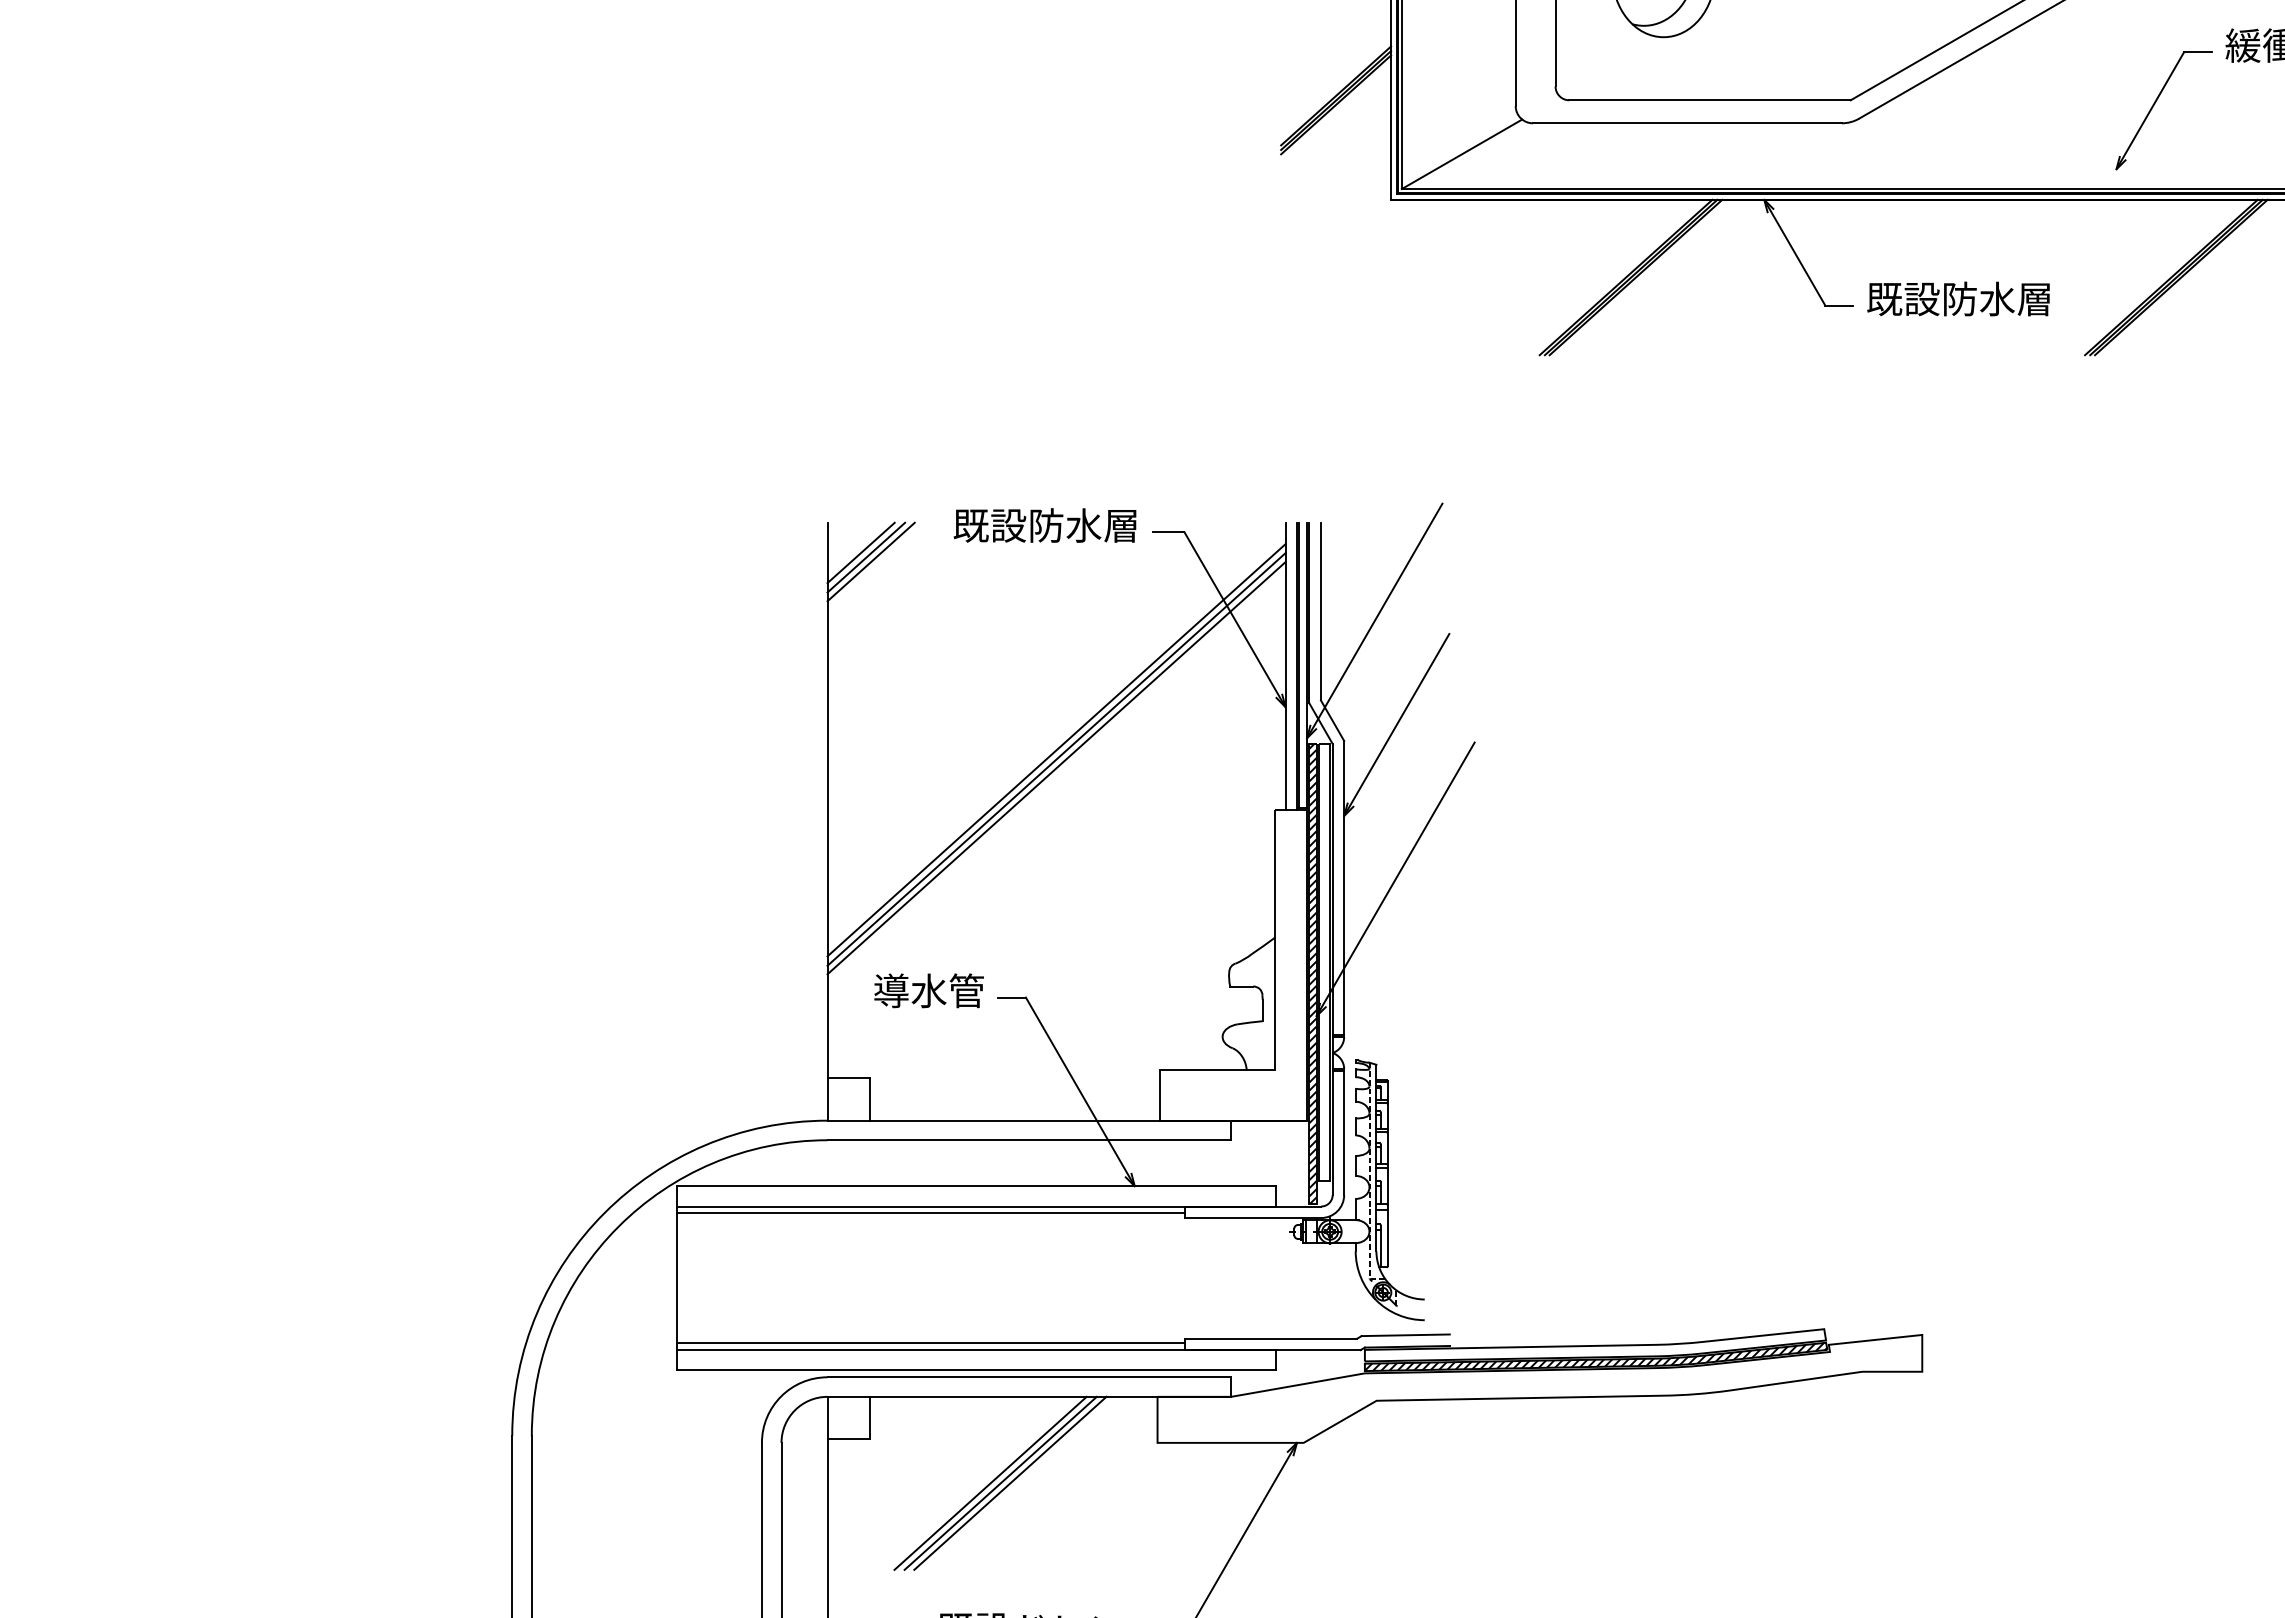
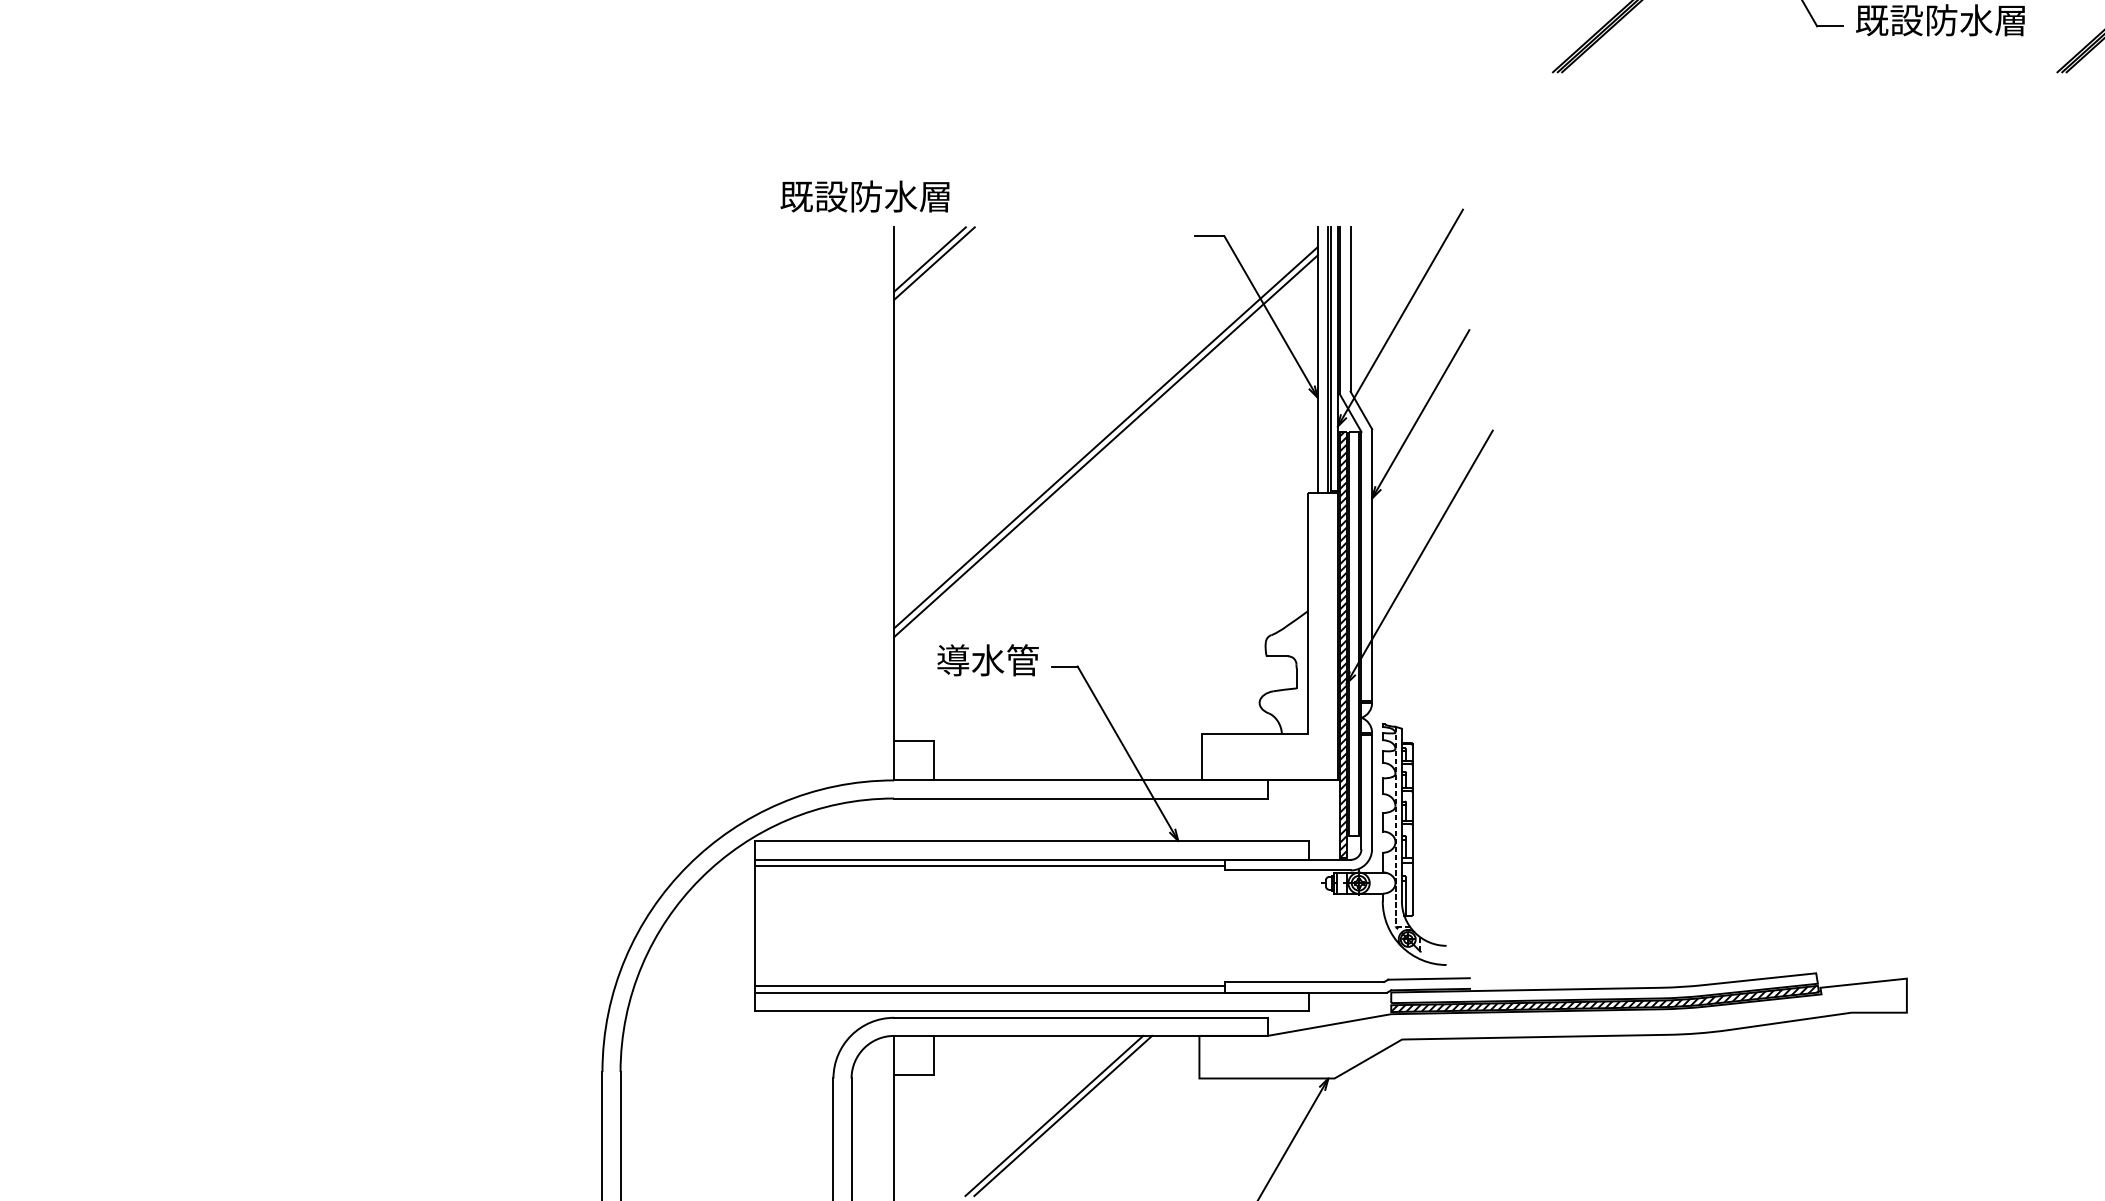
text: (1044, 525) -> (864, 196), moved
line: (860, 552) -> (924, 254), removed
line: (1056, 768) -> (1105, 454), removed
line: (990, 1482) -> (1044, 1115), removed

